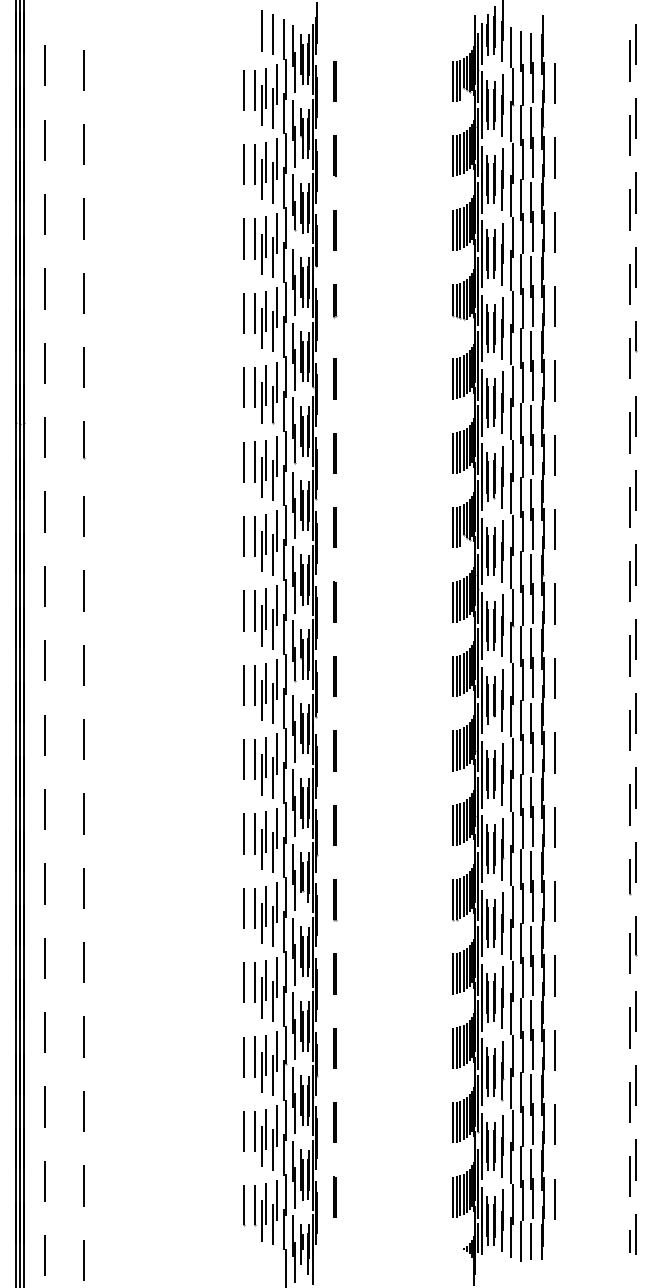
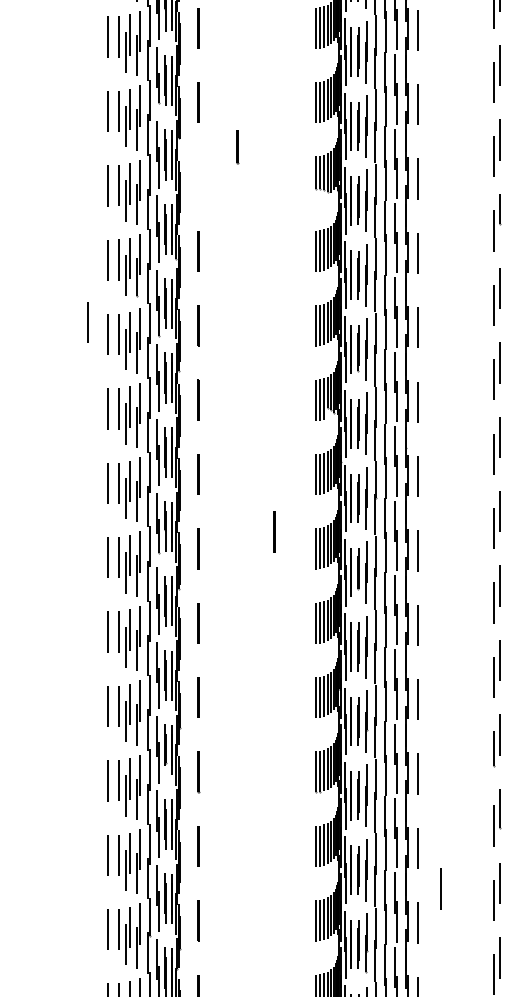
line: (335, 301) -> (238, 147), moved
line: (223, 449) -> (87, 321), added
line: (410, 659) -> (274, 531), added
line: (577, 1016) -> (441, 888), added

